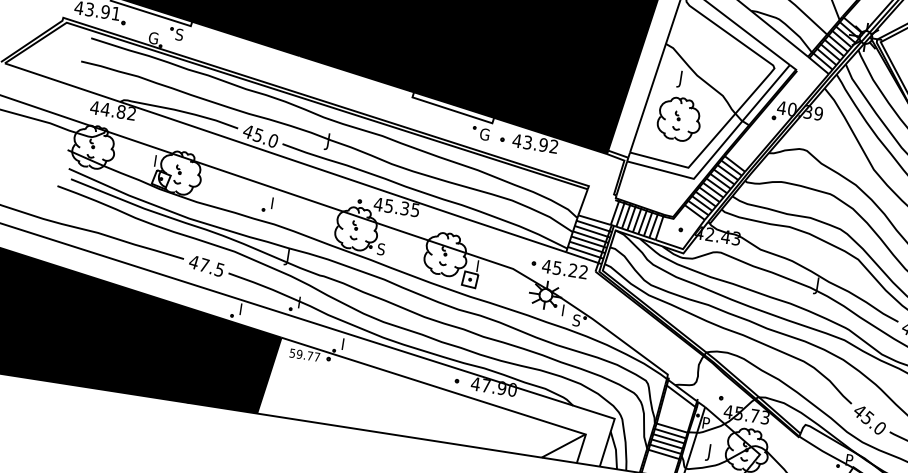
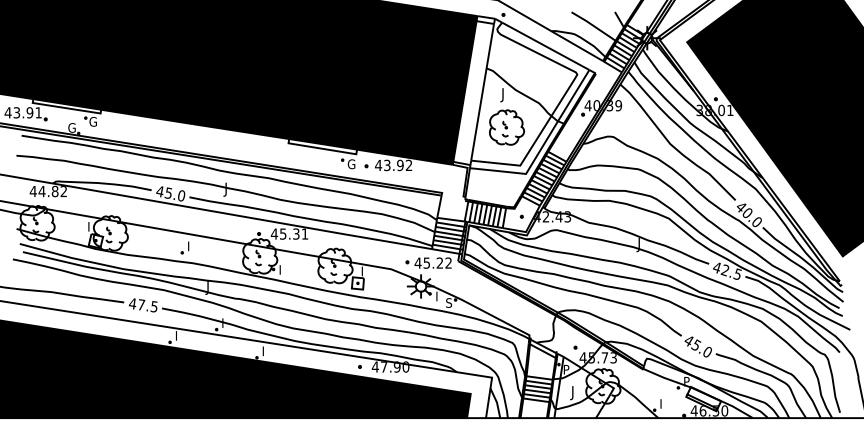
text: (179, 34) -> (92, 121), S -> G
text: (414, 209) -> (304, 233), 45.35 -> 45.31
text: (381, 248) -> (282, 269), S -> I
fill: (425, 399) -> (336, 385), added

